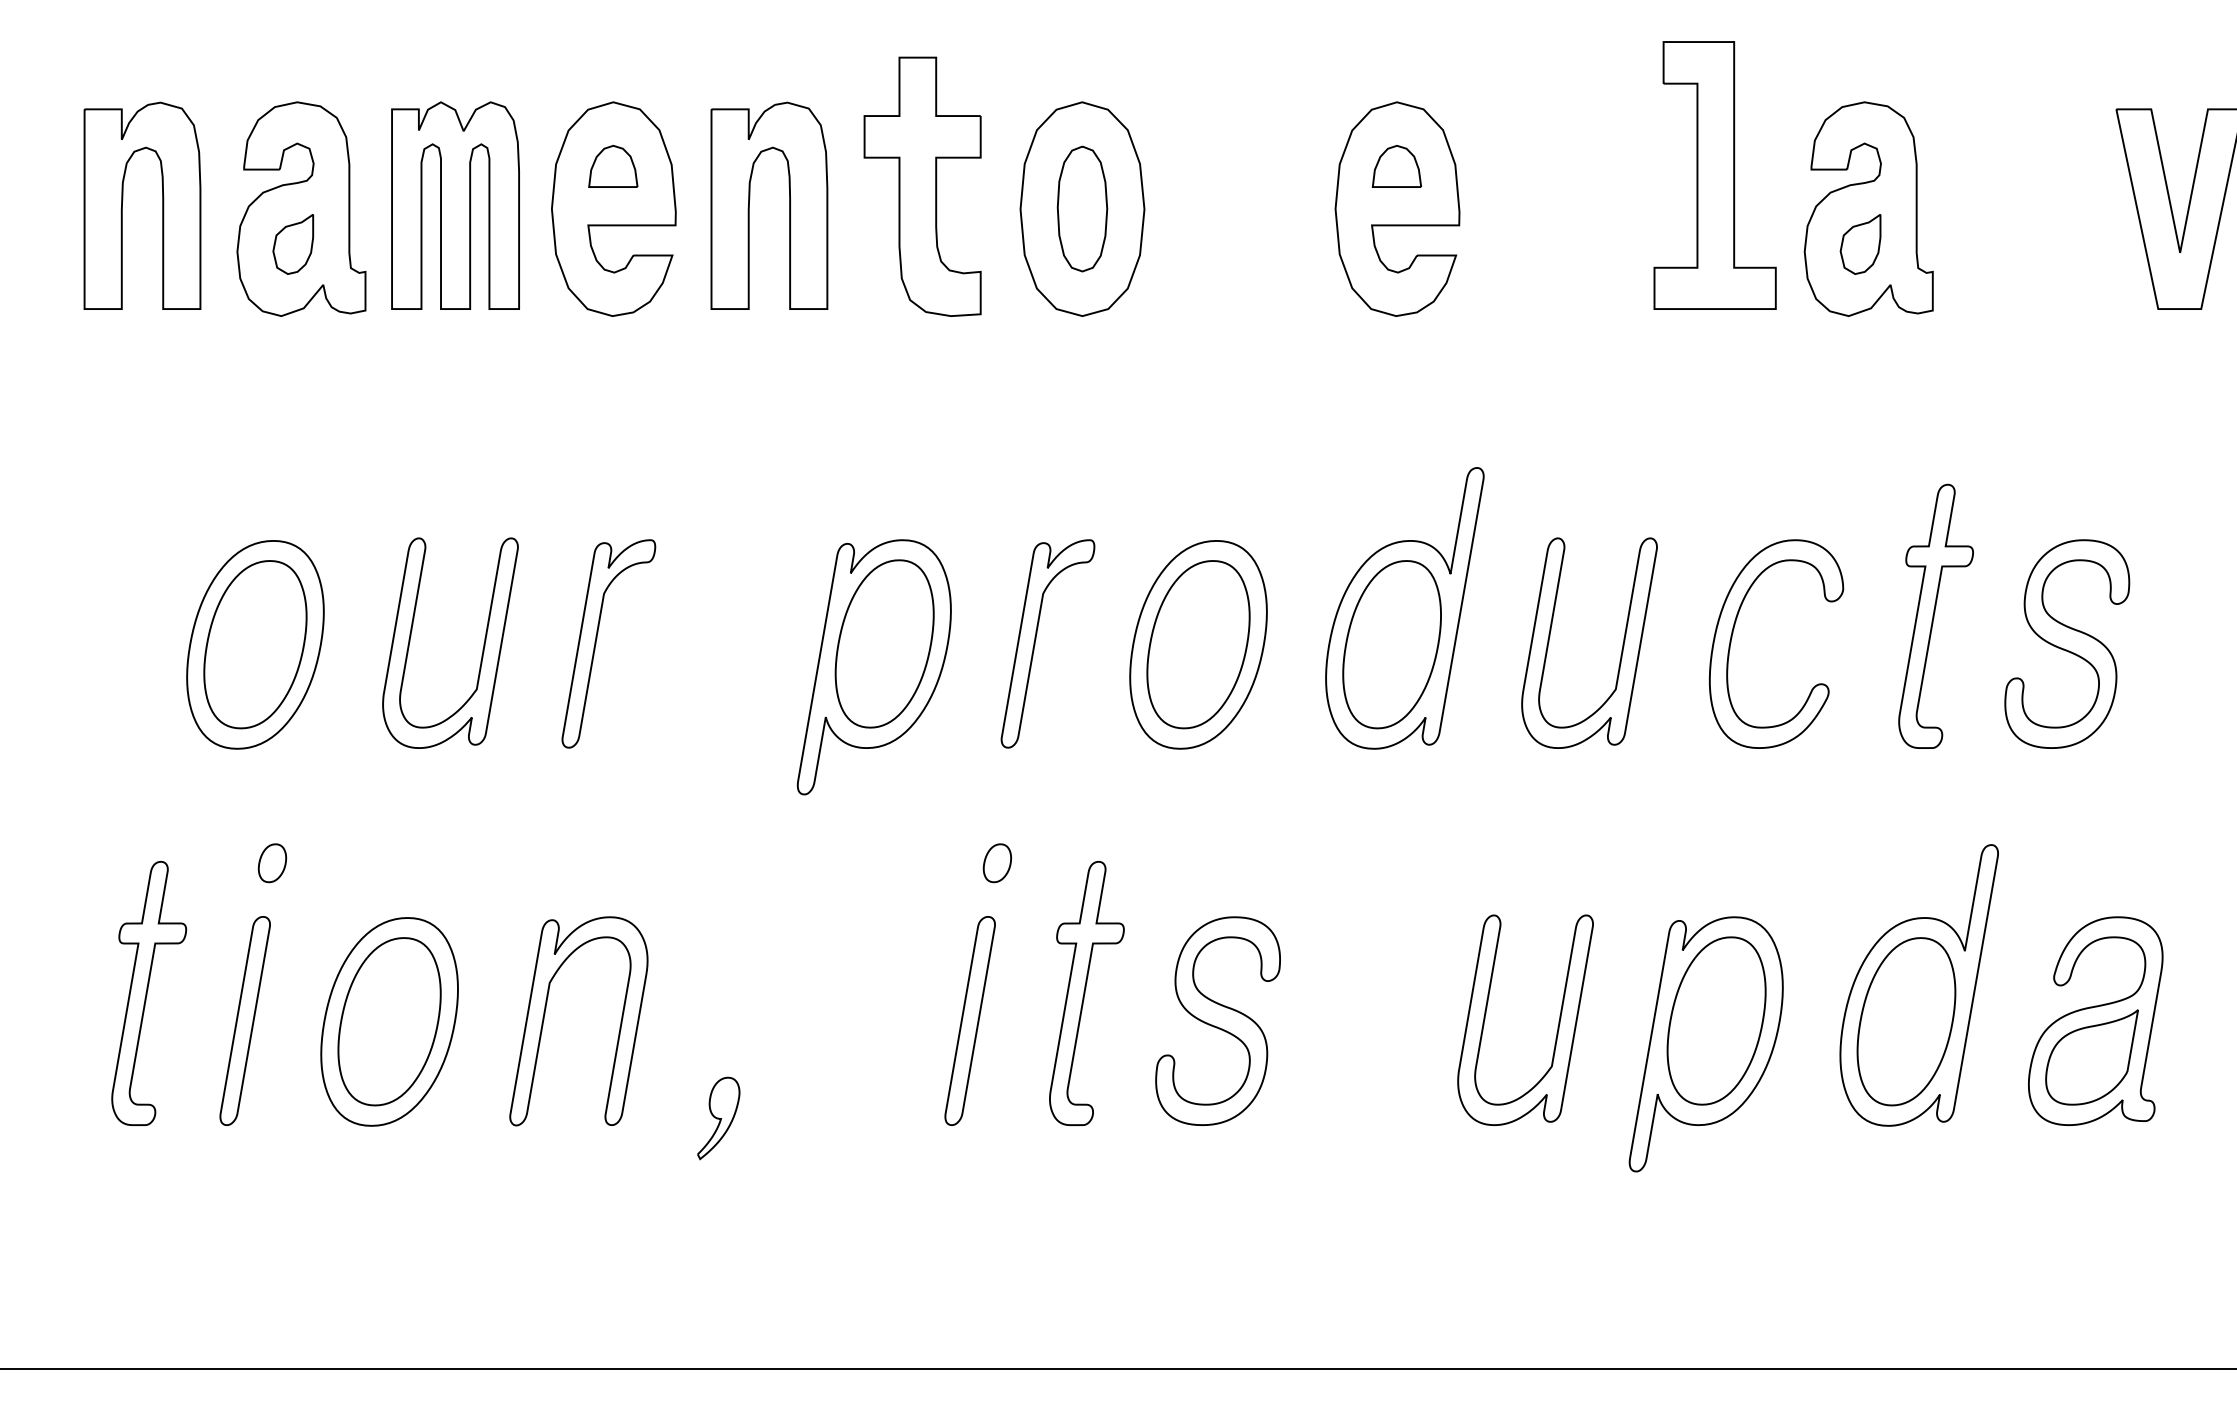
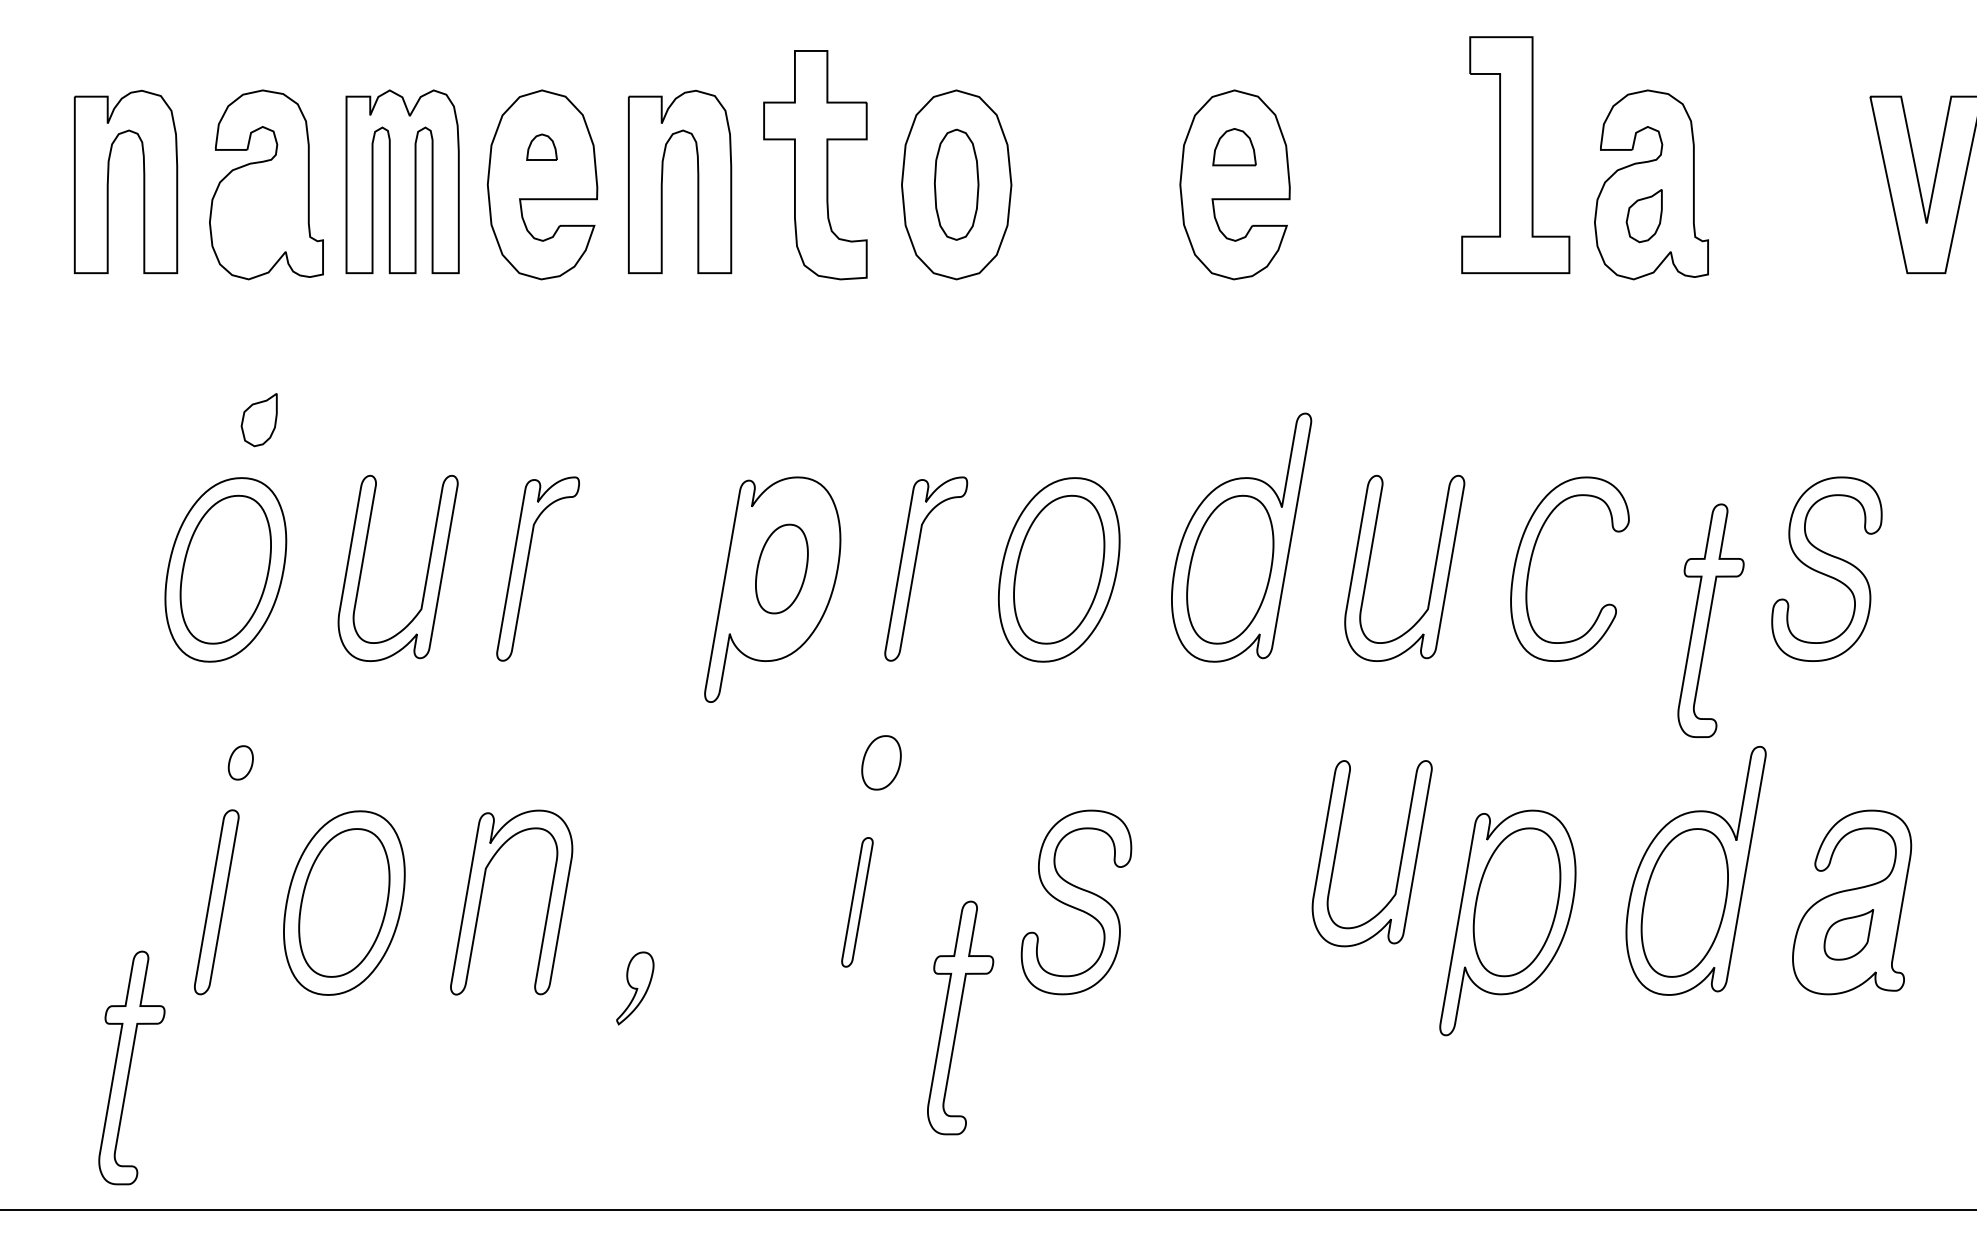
part: (612, 166) -> (541, 147), size x0.7
part: (292, 244) -> (258, 420), moved
part: (1935, 616) -> (1710, 620), moved
part: (884, 643) -> (781, 568), size x0.6
part: (997, 862) -> (881, 762), size x1.6
part: (148, 992) -> (131, 1067), moved
part: (1086, 992) -> (960, 1017), moved
part: (970, 1021) -> (857, 902), size x0.7
part: (1557, 1025) -> (1400, 858), moved
part: (2091, 1057) -> (1848, 934), size x0.6

